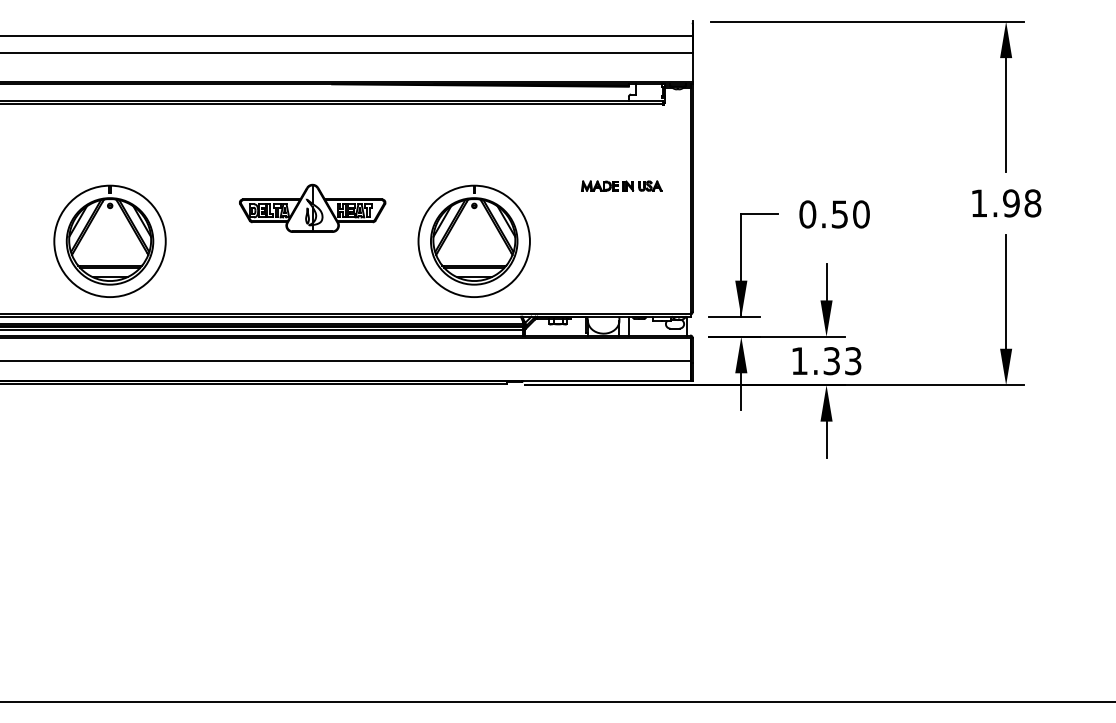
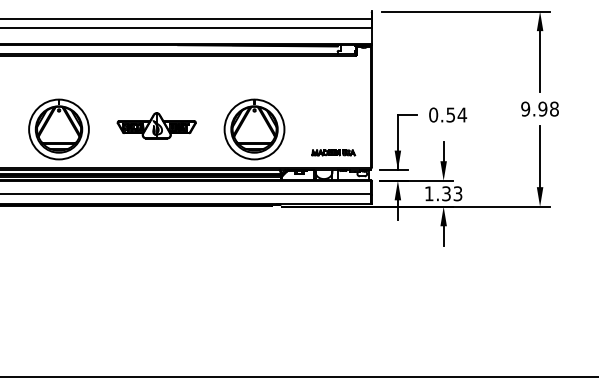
part: (621, 185) -> (333, 152), moved
text: (978, 202) -> (525, 108), 1.98 -> 9.98
part: (312, 207) -> (156, 125), moved
text: (861, 213) -> (462, 114), 0.50 -> 0.54

